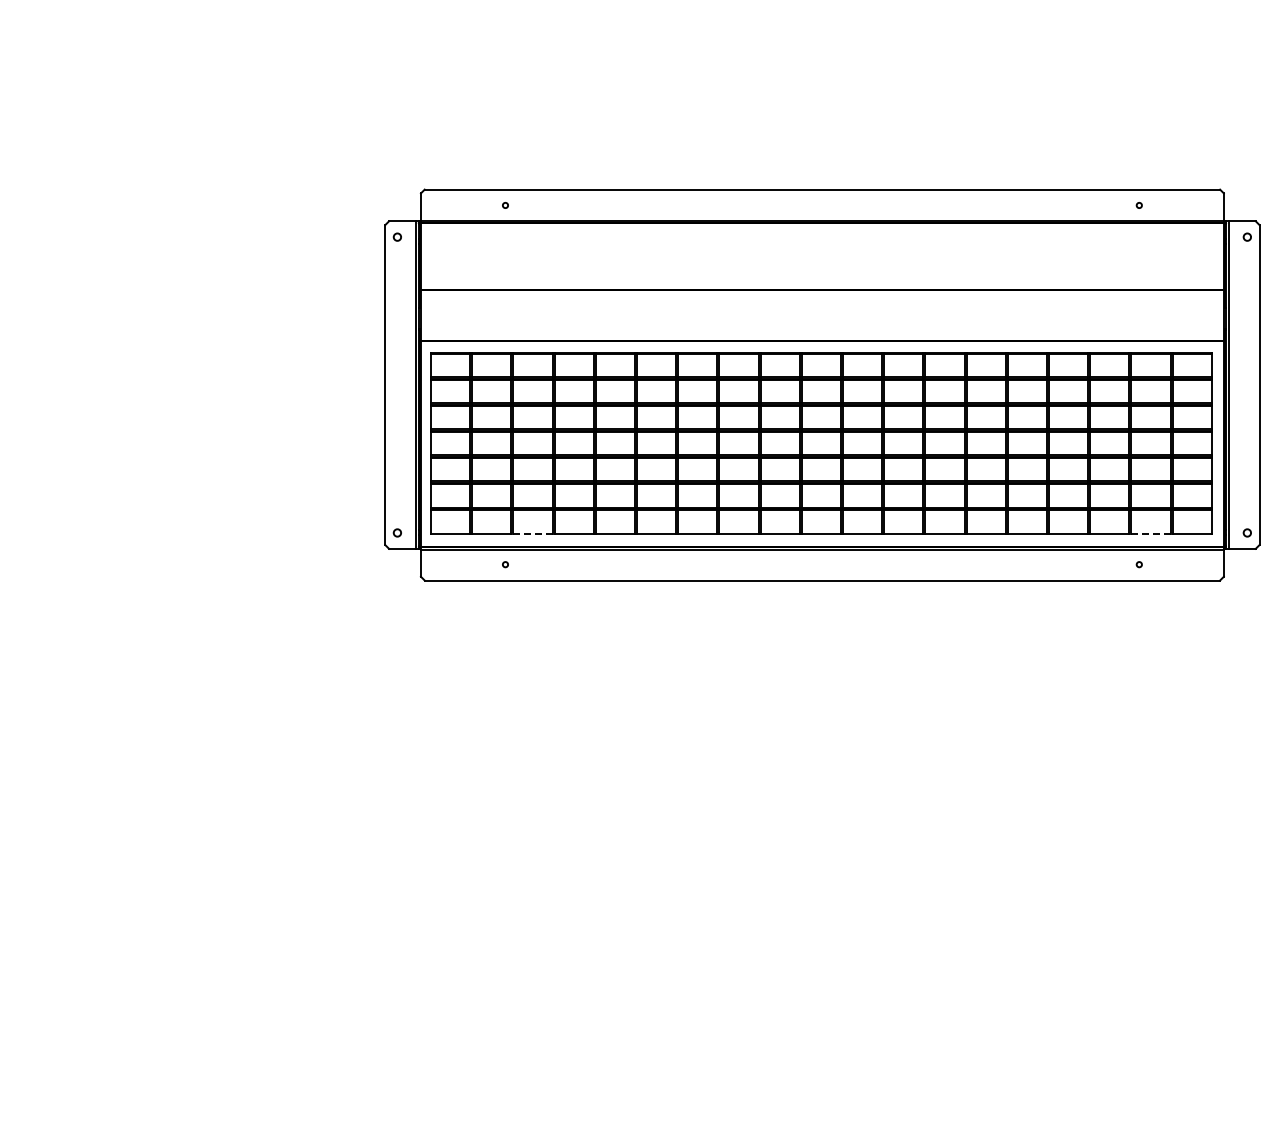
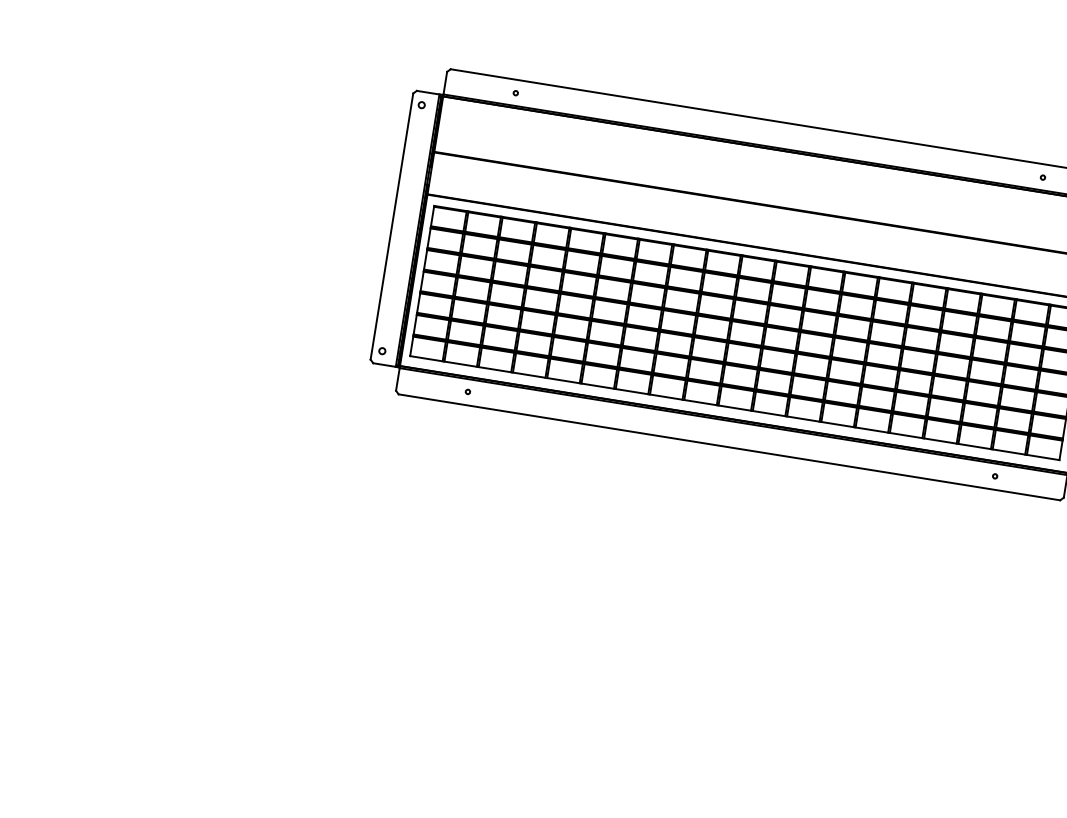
line: (532, 533) -> (494, 369), dashed -> solid
line: (1150, 533) -> (1008, 451), dashed -> solid

